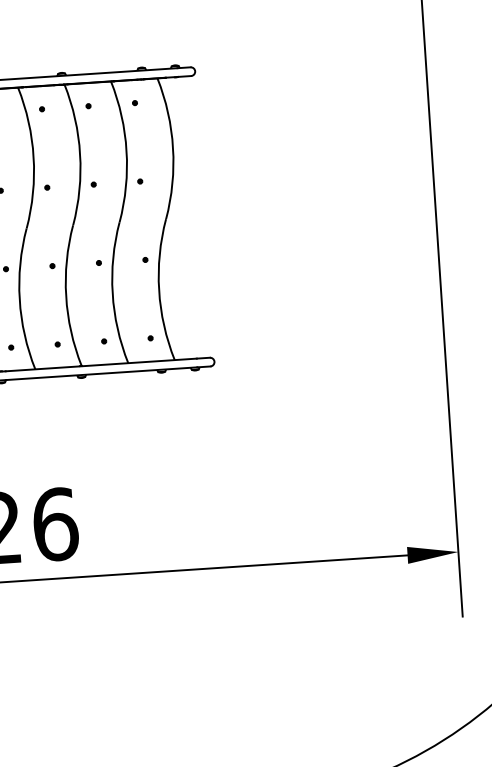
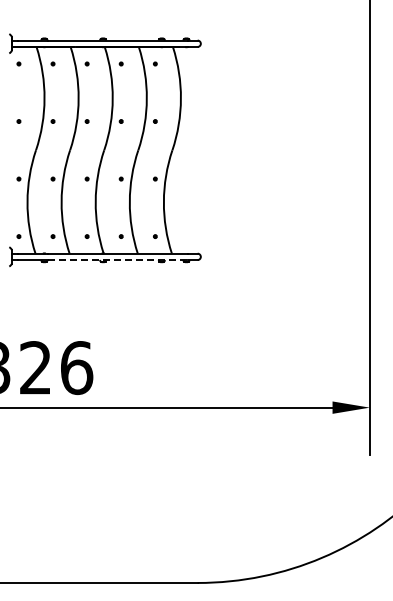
line: (102, 374) -> (118, 260), solid -> dashed

